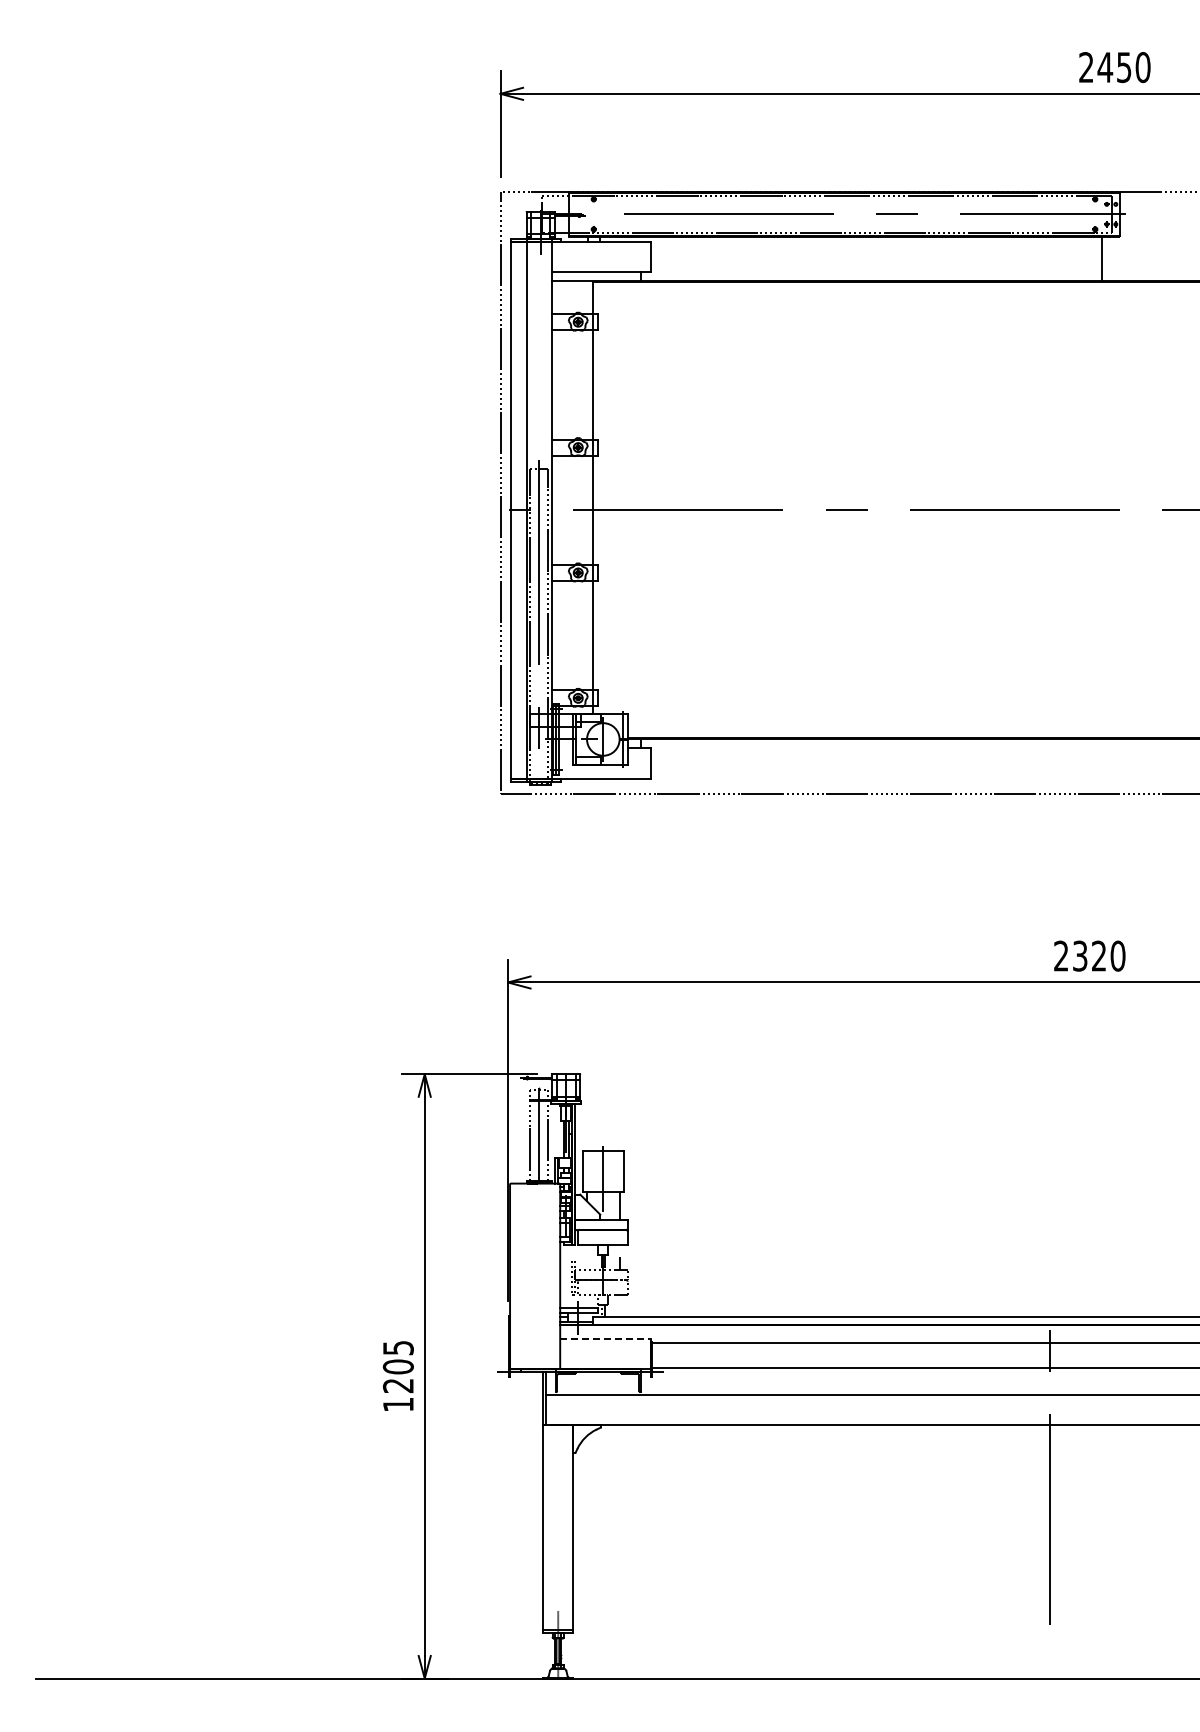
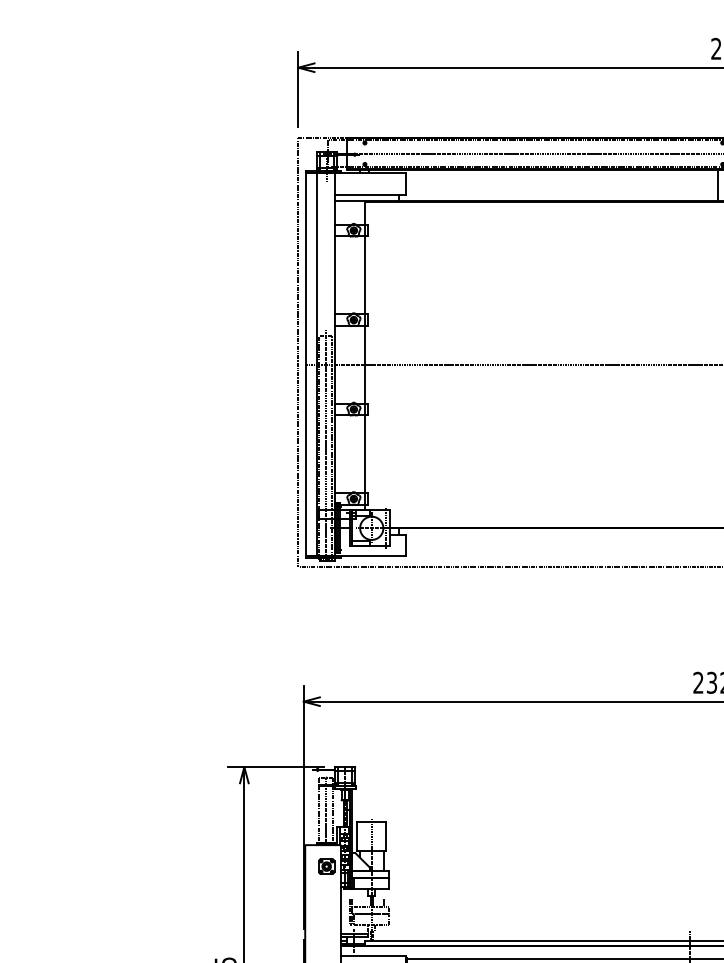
line: (1089, 258) -> (718, 185), added
part: (539, 1213) -> (326, 866), added
line: (606, 1339) -> (374, 956), dashed -> solid

